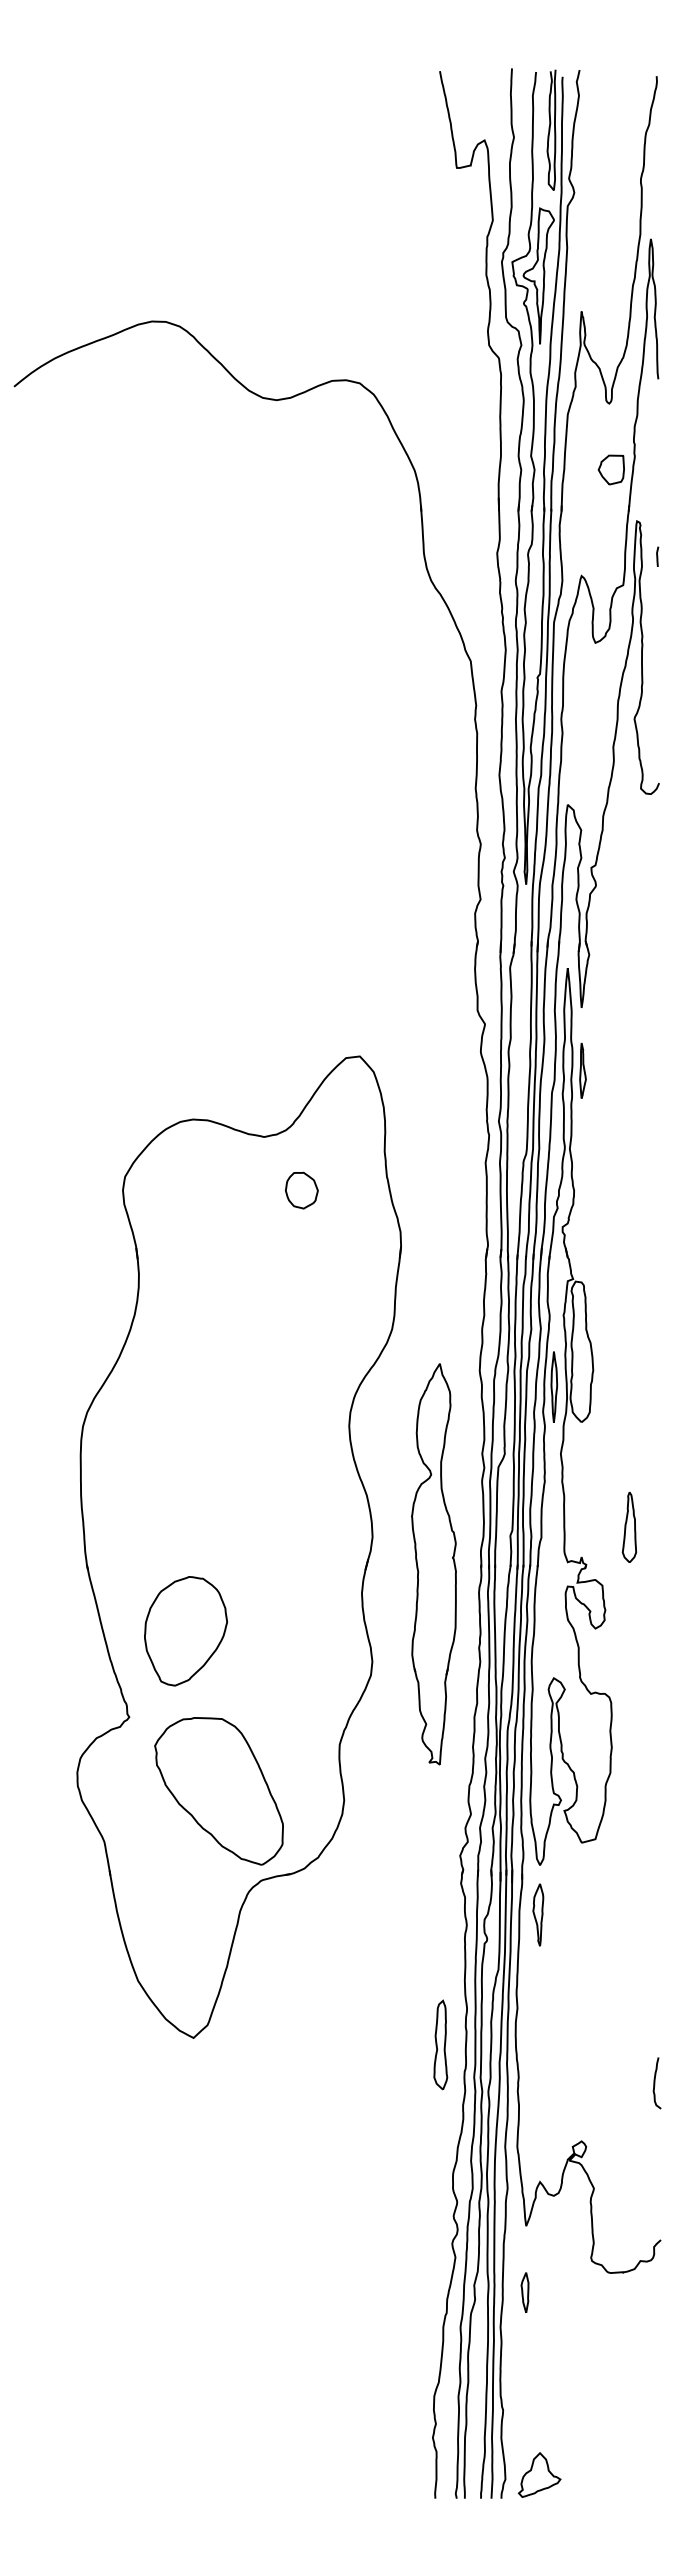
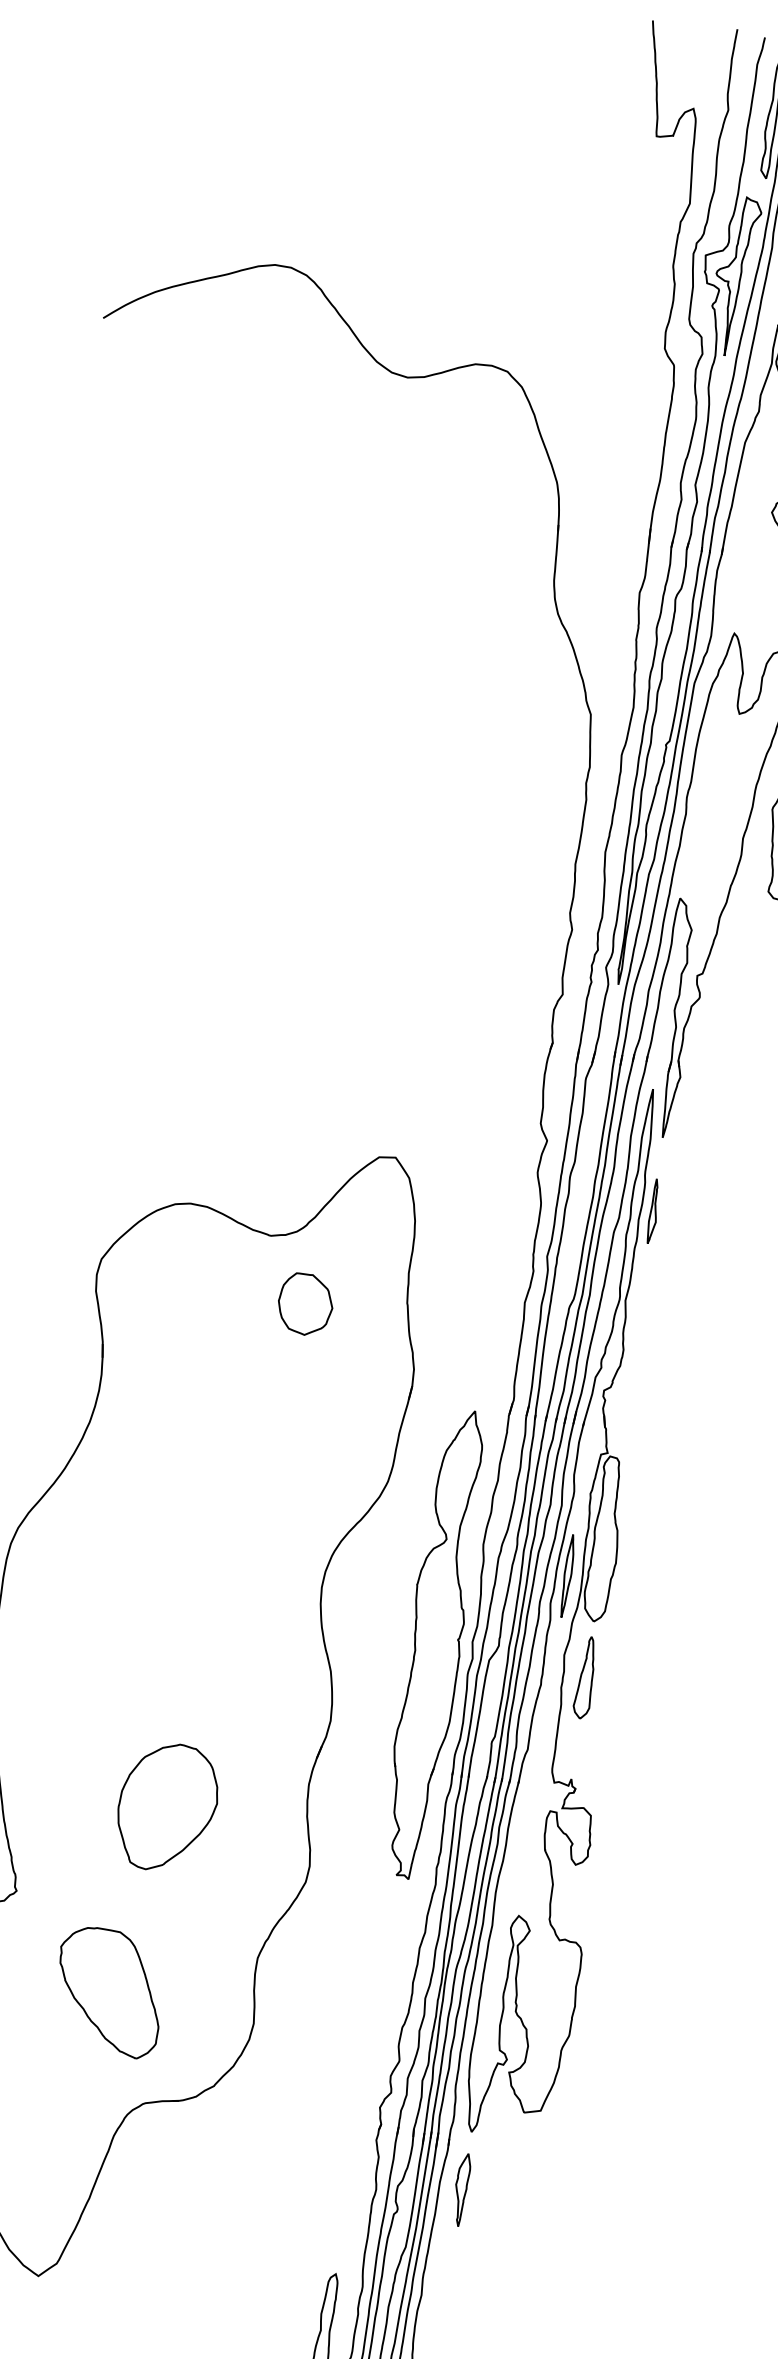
part: (301, 1190) -> (305, 1304), size x1.43
part: (629, 1526) -> (585, 1676), moved
part: (433, 1564) -> (434, 1644), moved
part: (186, 1631) -> (168, 1807), moved
part: (218, 1790) -> (108, 1991), size x0.71

